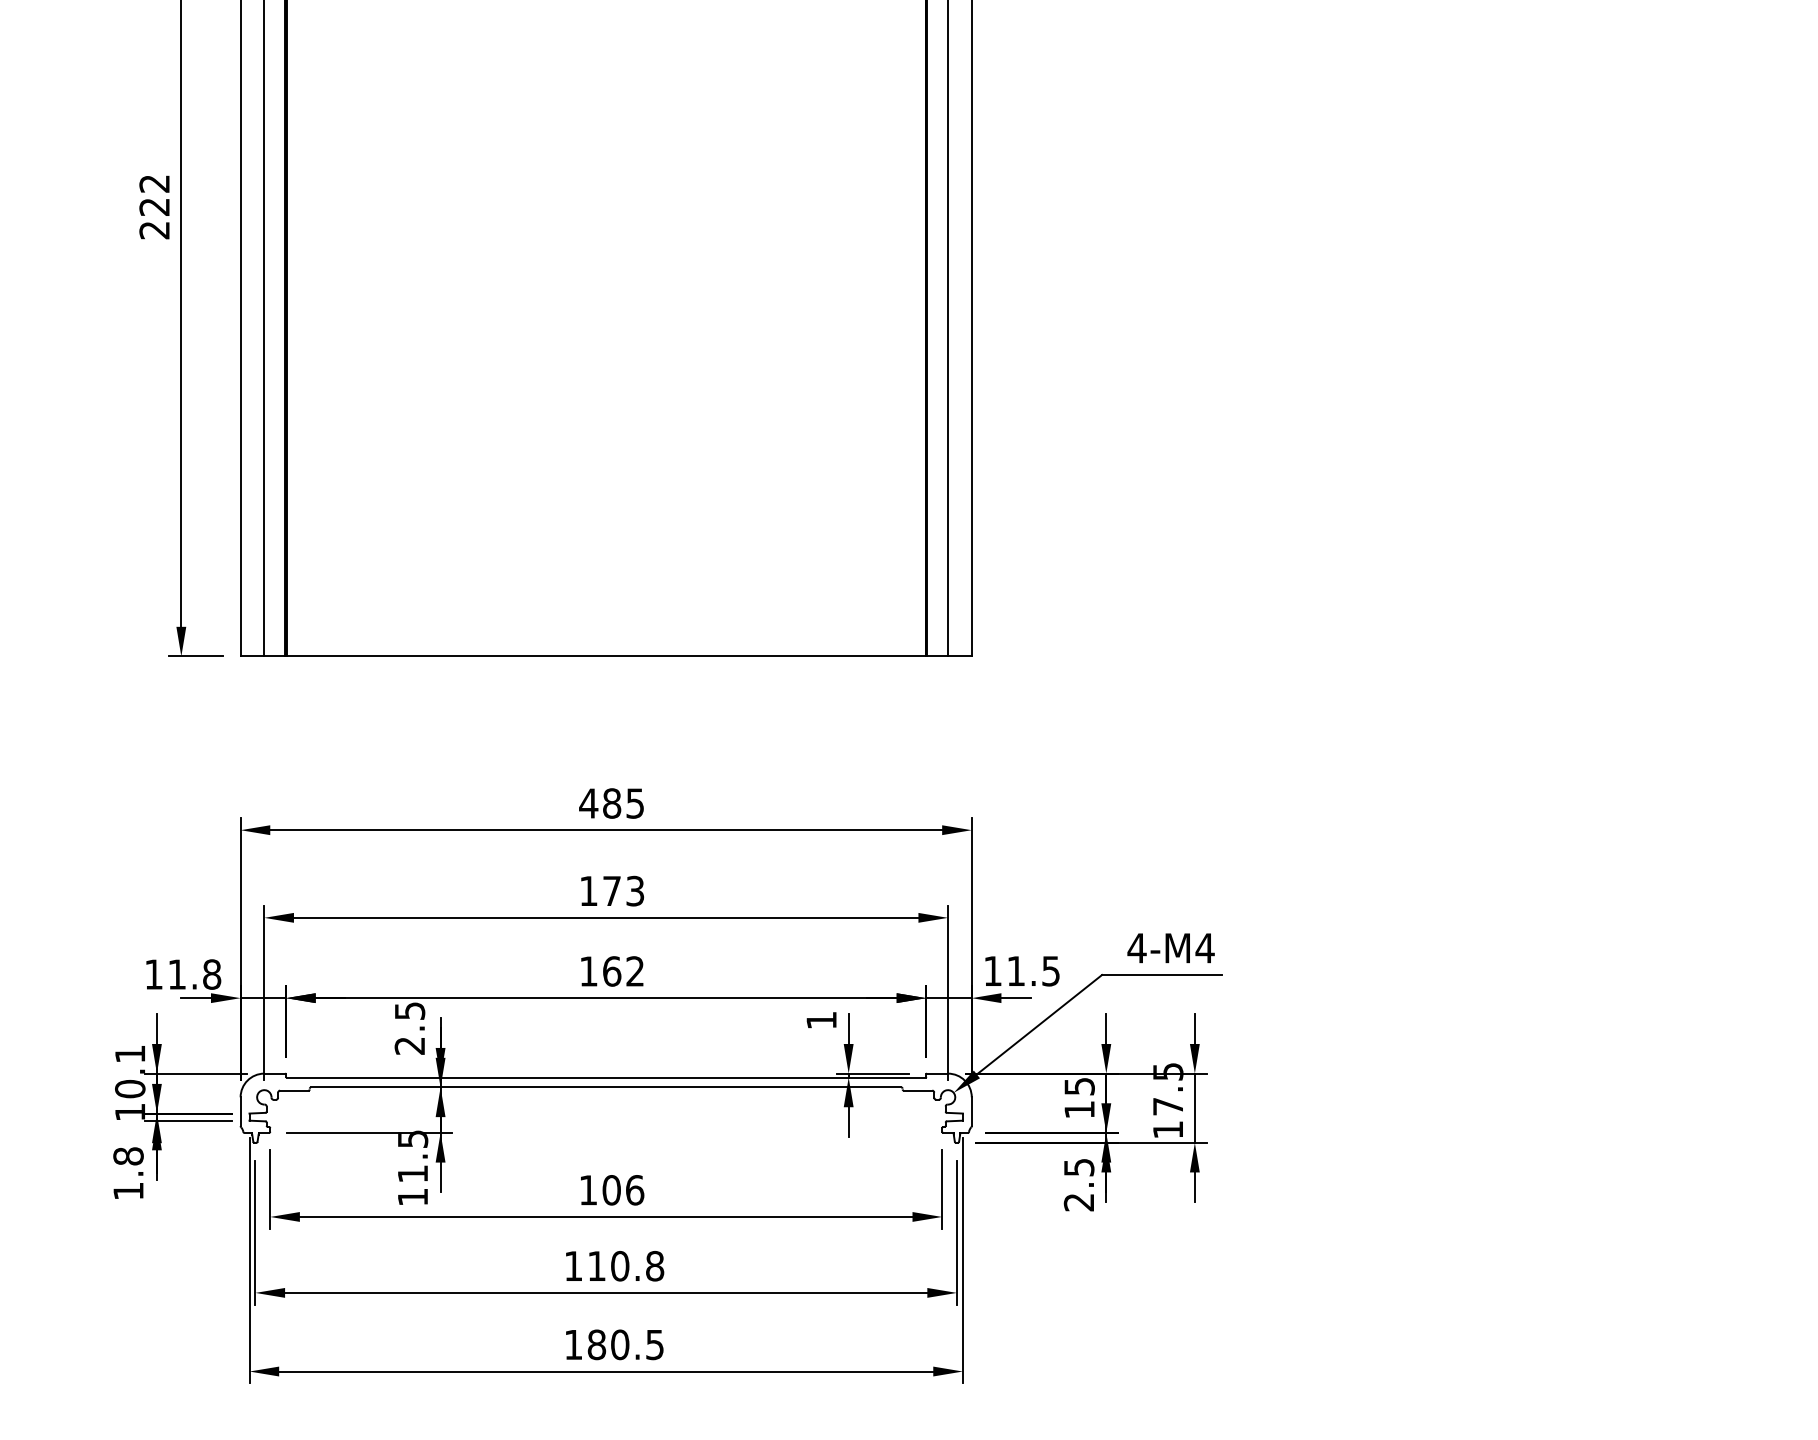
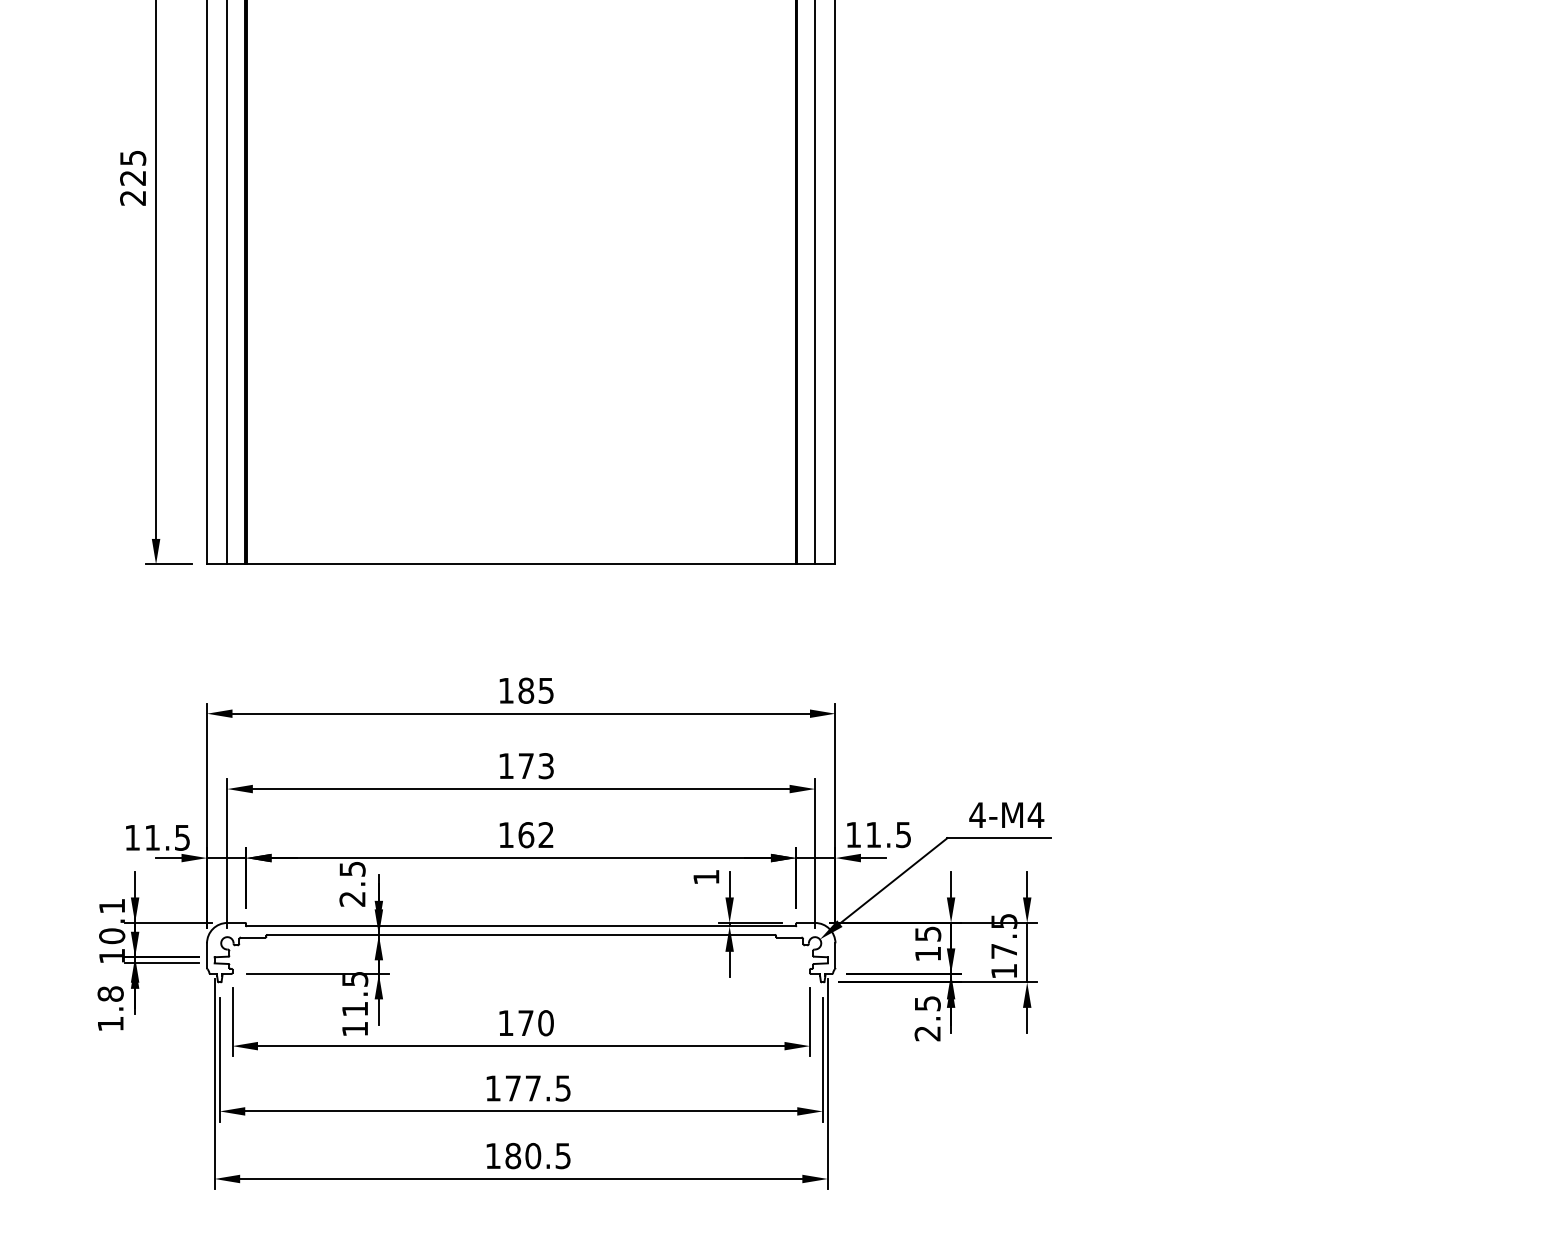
text: (154, 183) -> (133, 157), 222 -> 225
text: (588, 803) -> (506, 690), 485 -> 185
text: (212, 974) -> (182, 837), 11.8 -> 11.5
text: (623, 1190) -> (536, 1023), 106 -> 170
text: (626, 1265) -> (538, 1087), 110.8 -> 177.5

